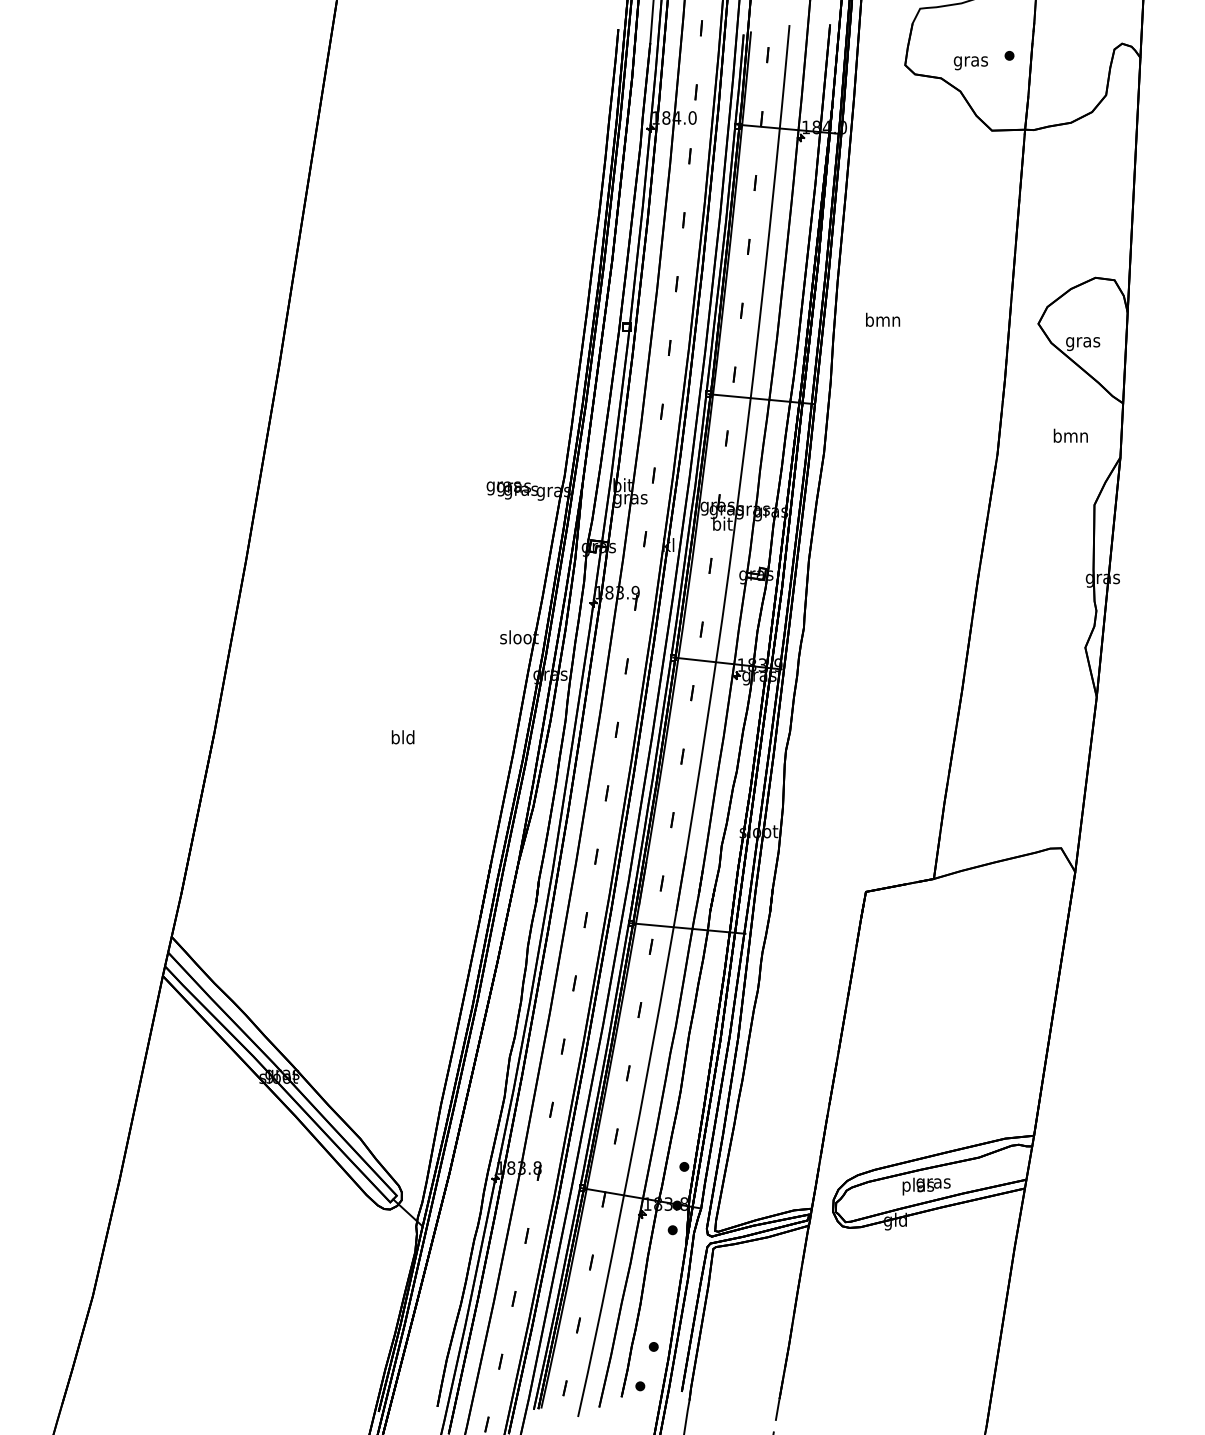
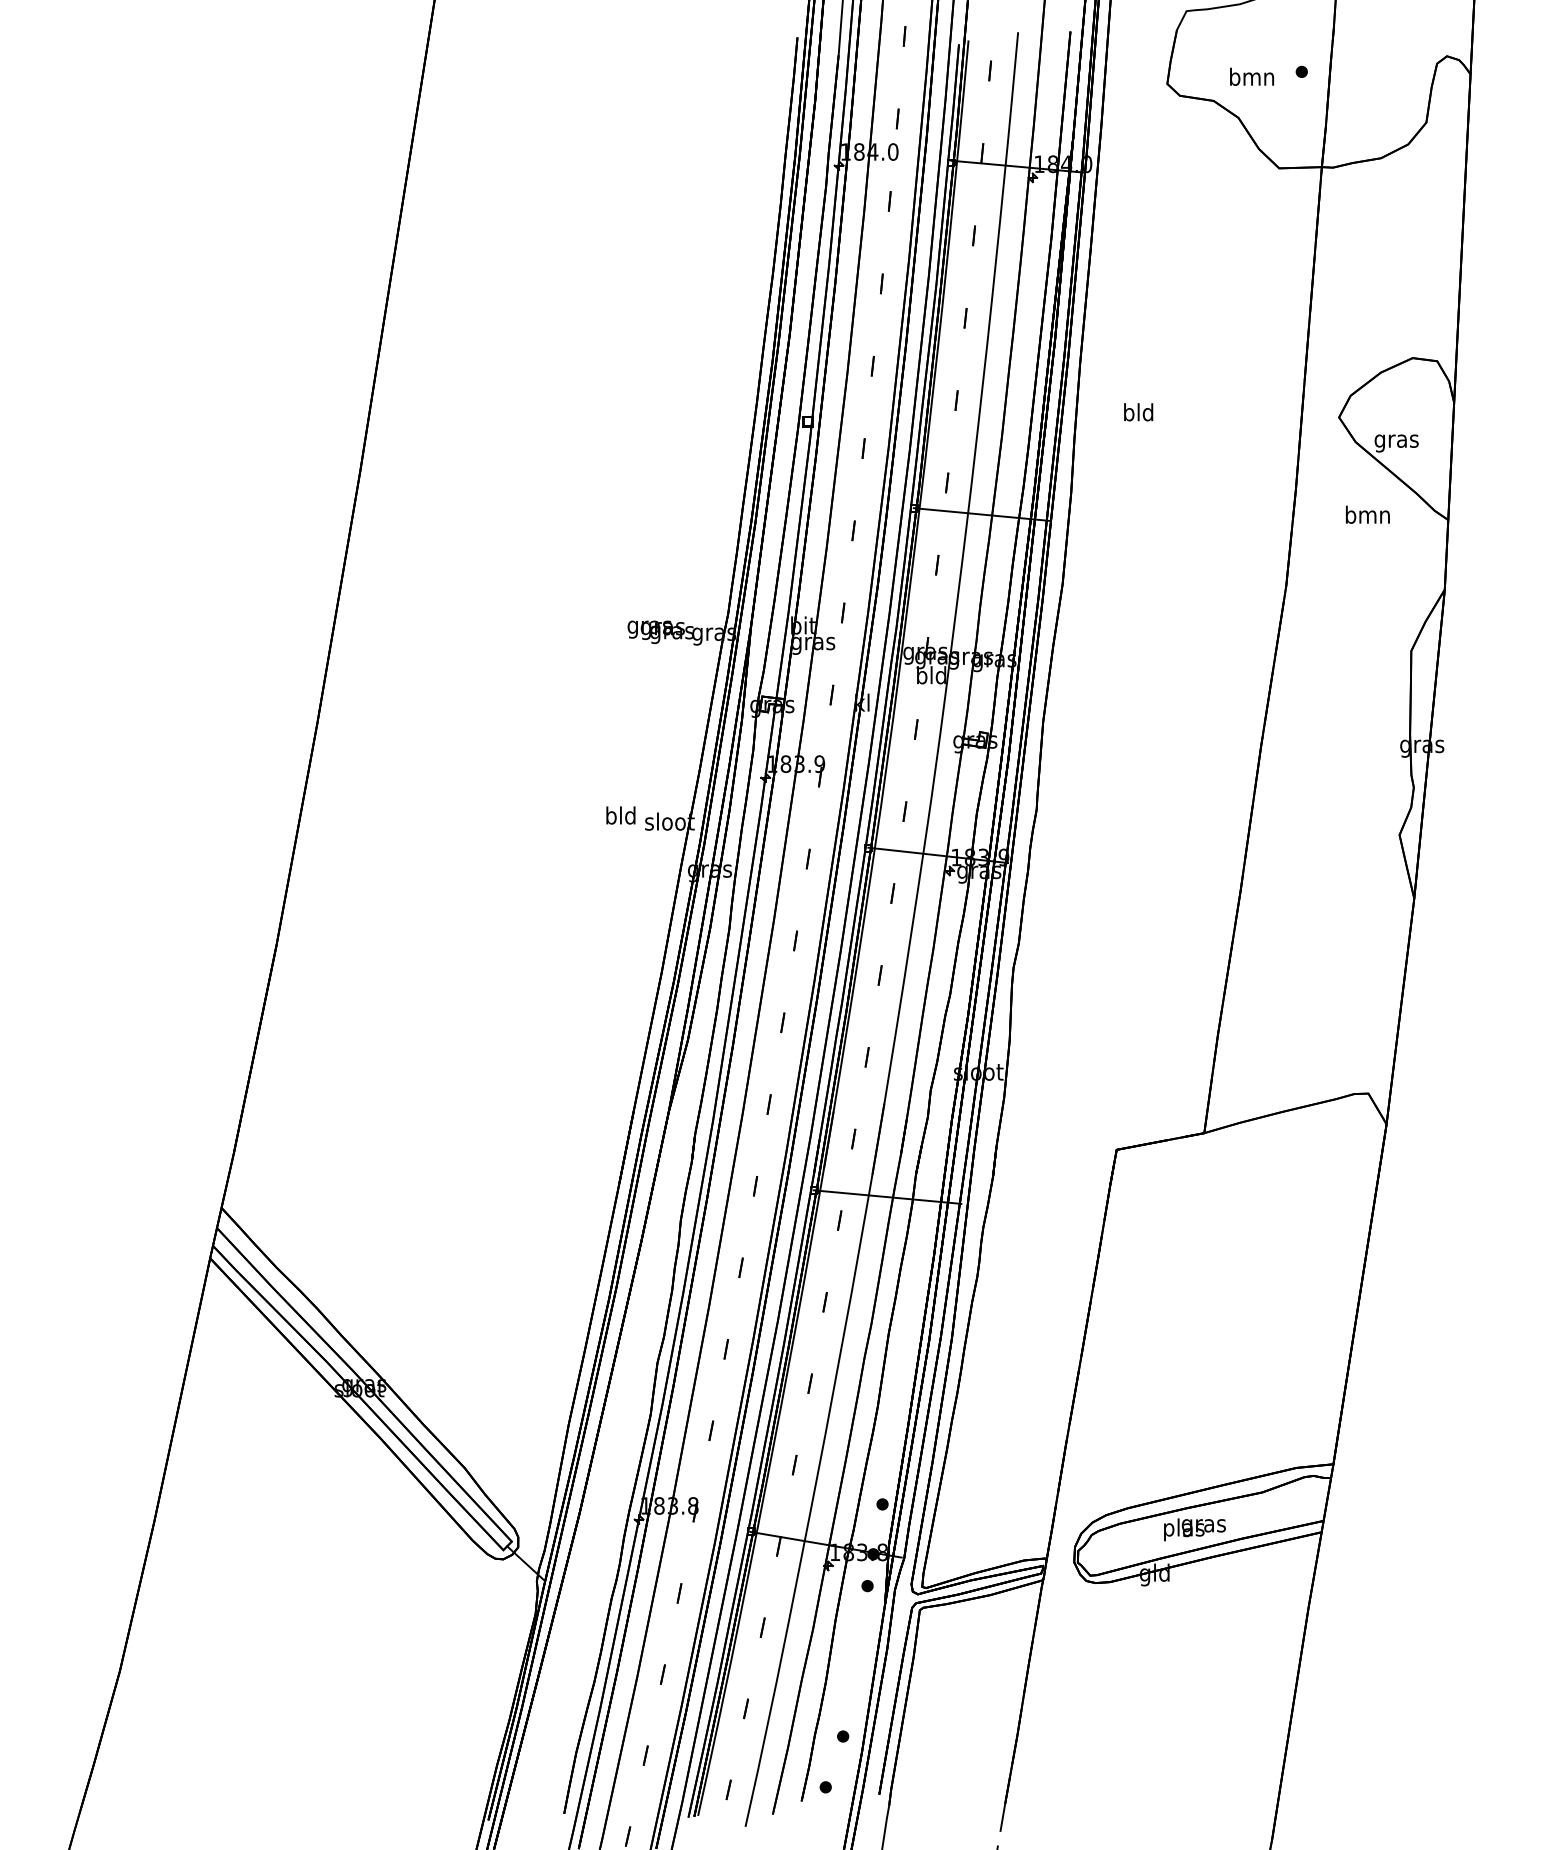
text: (971, 60) -> (1252, 78), gras -> bmn
text: (882, 320) -> (1138, 412), bmn -> bld
text: (1070, 435) -> (1367, 514), moved
text: (722, 523) -> (931, 675), bit -> bld
text: (402, 737) -> (620, 815), moved

